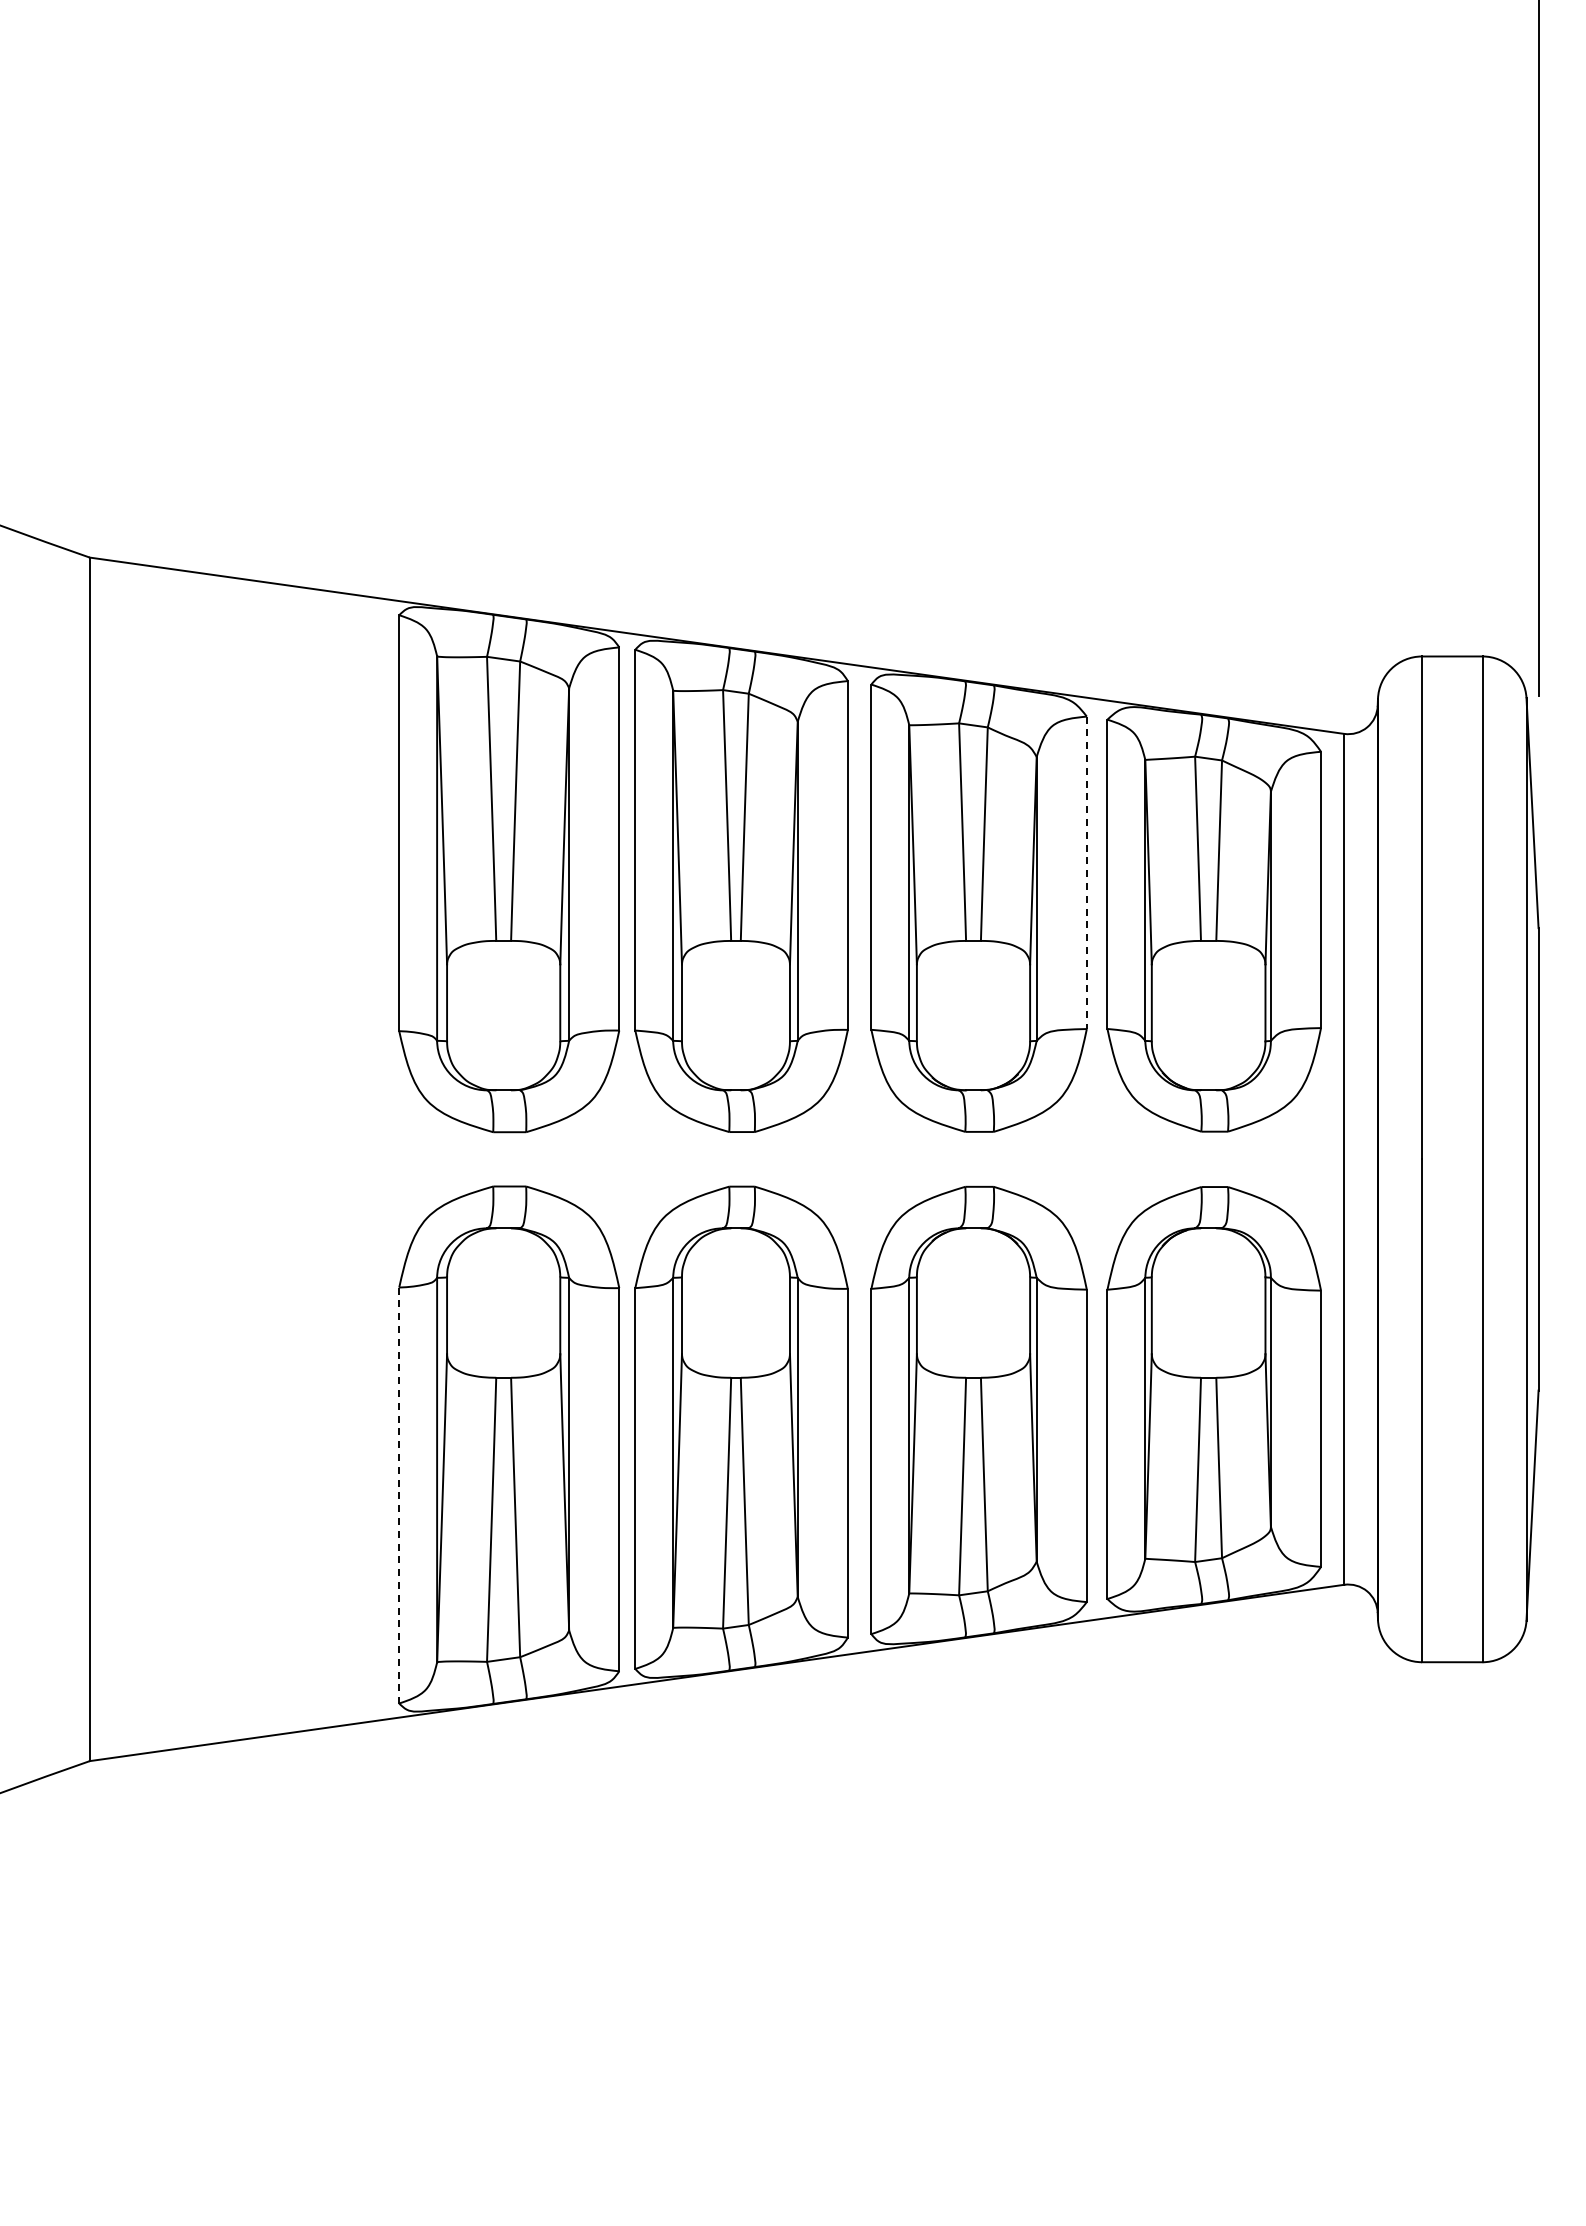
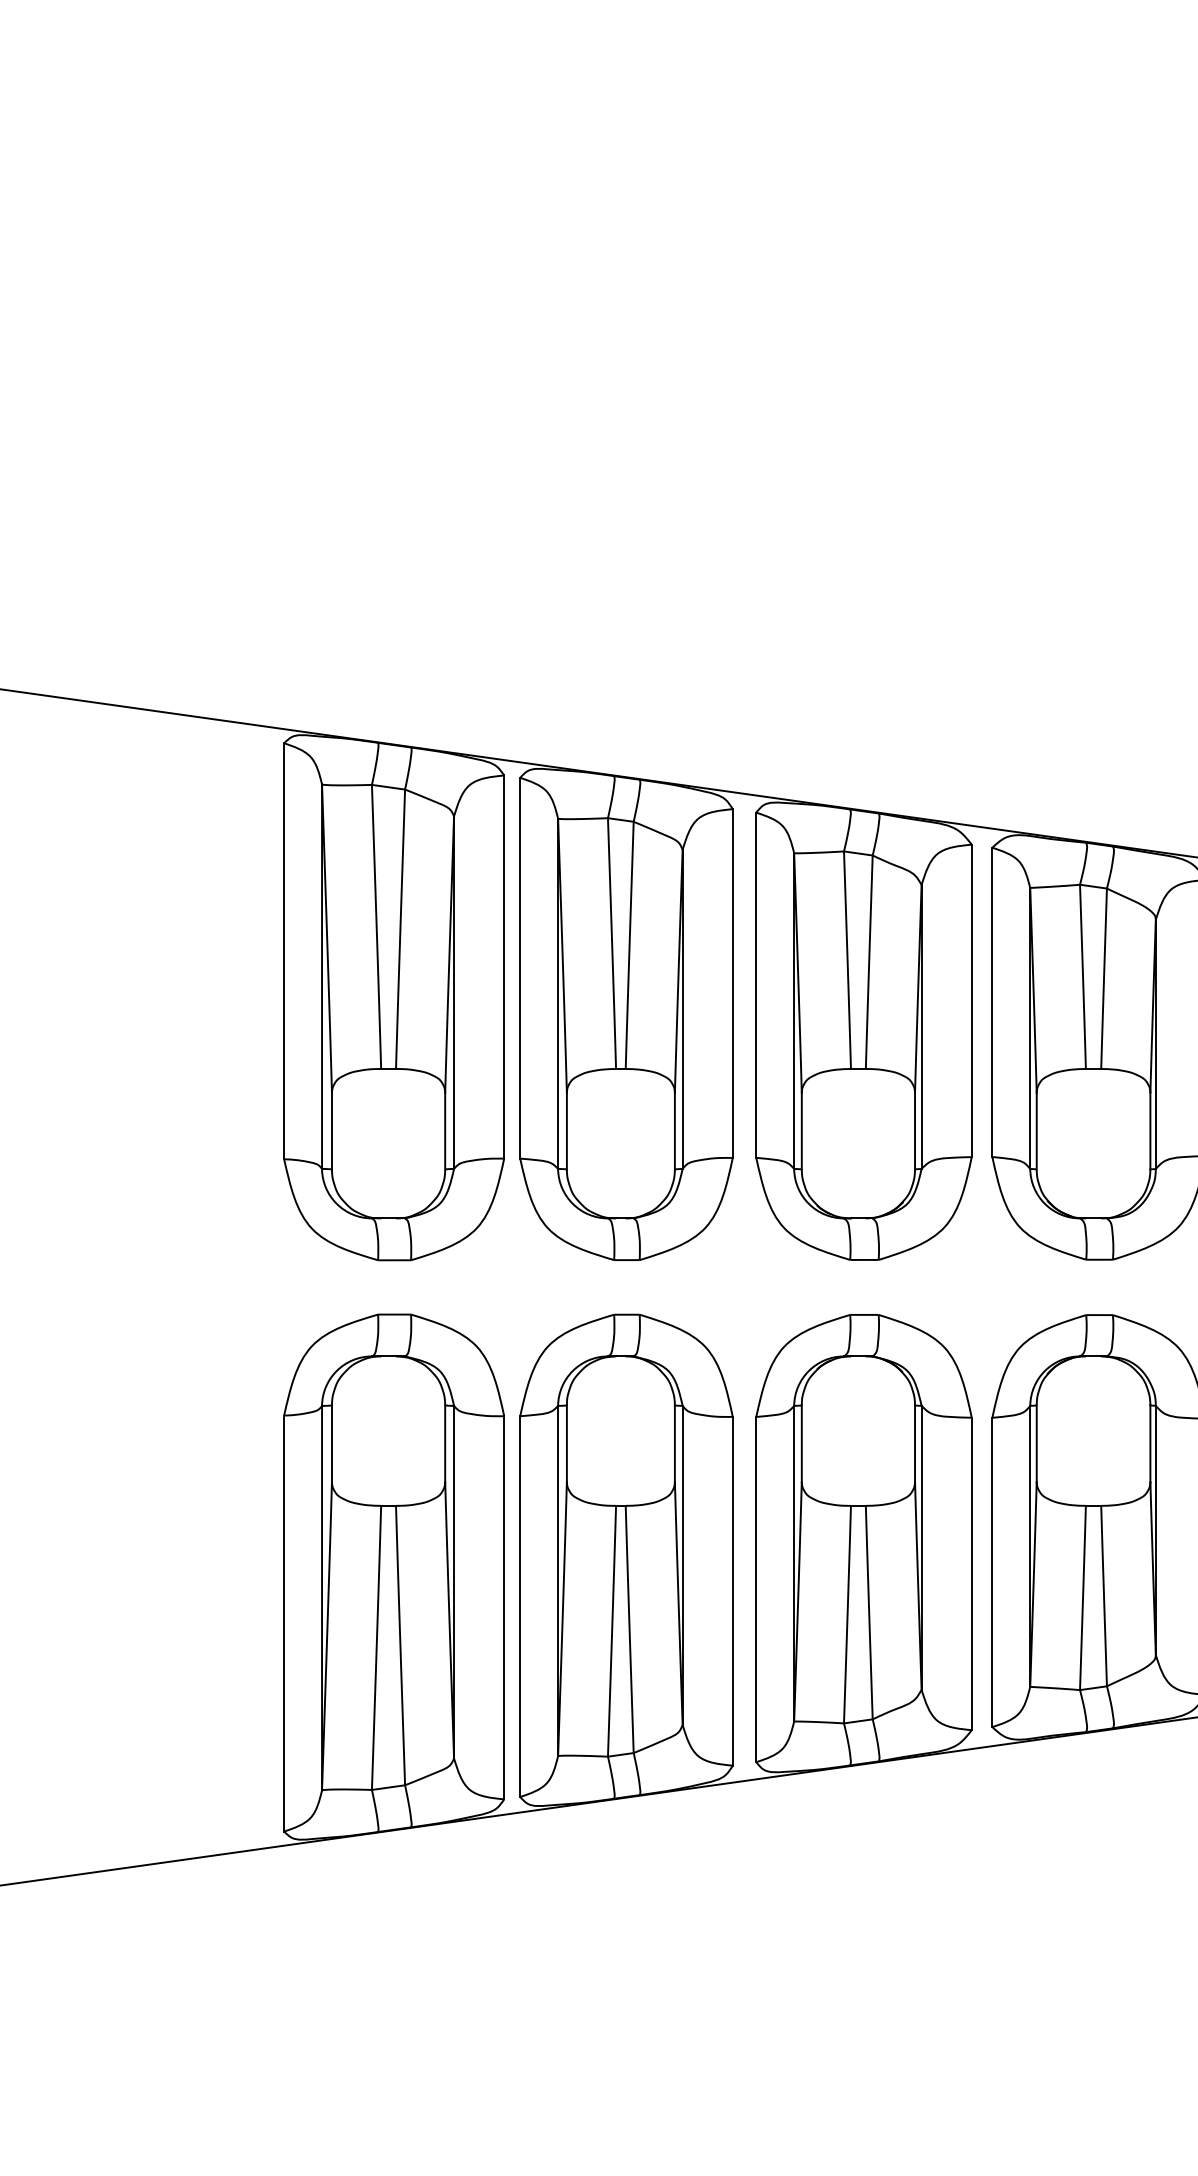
line: (1086, 873) -> (971, 1001), dashed -> solid
line: (399, 1495) -> (284, 1623), dashed -> solid

